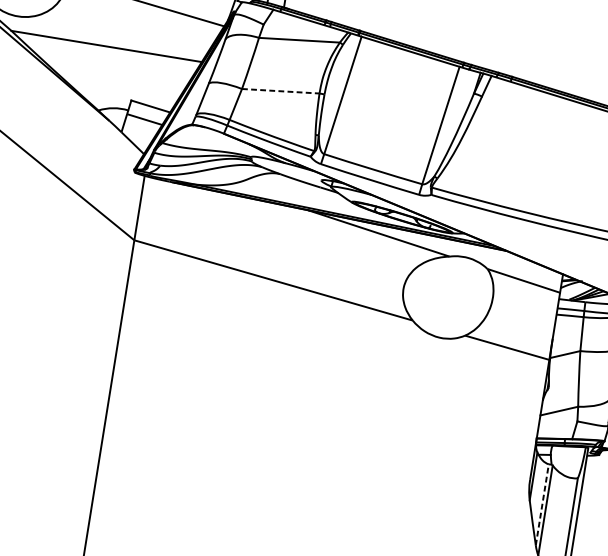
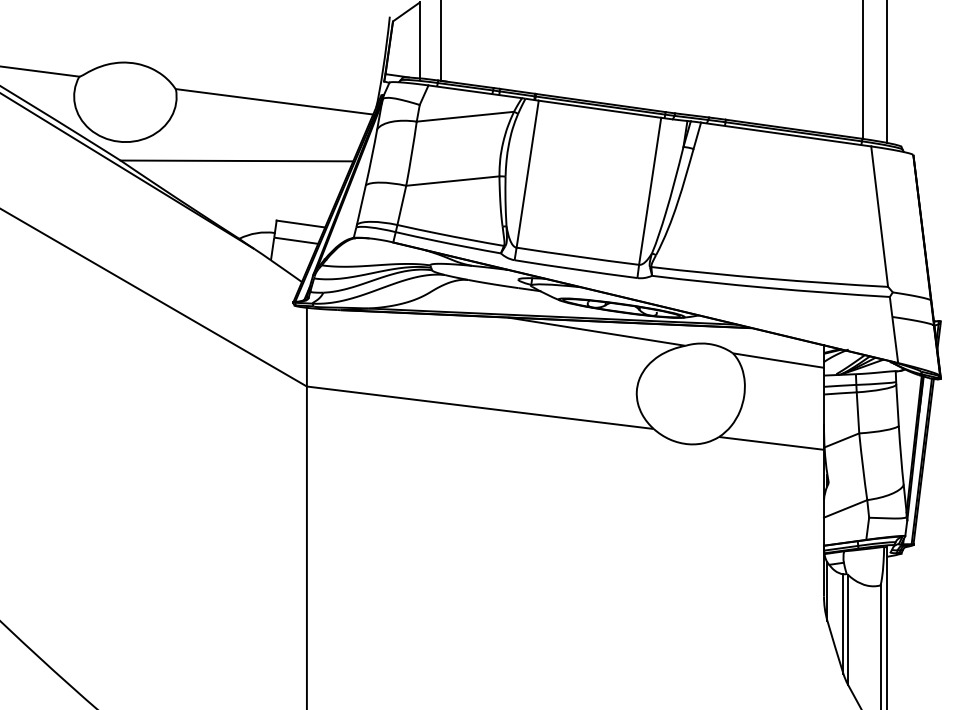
line: (280, 91) -> (452, 181), dashed -> solid
line: (542, 504) -> (843, 623), dashed -> solid

